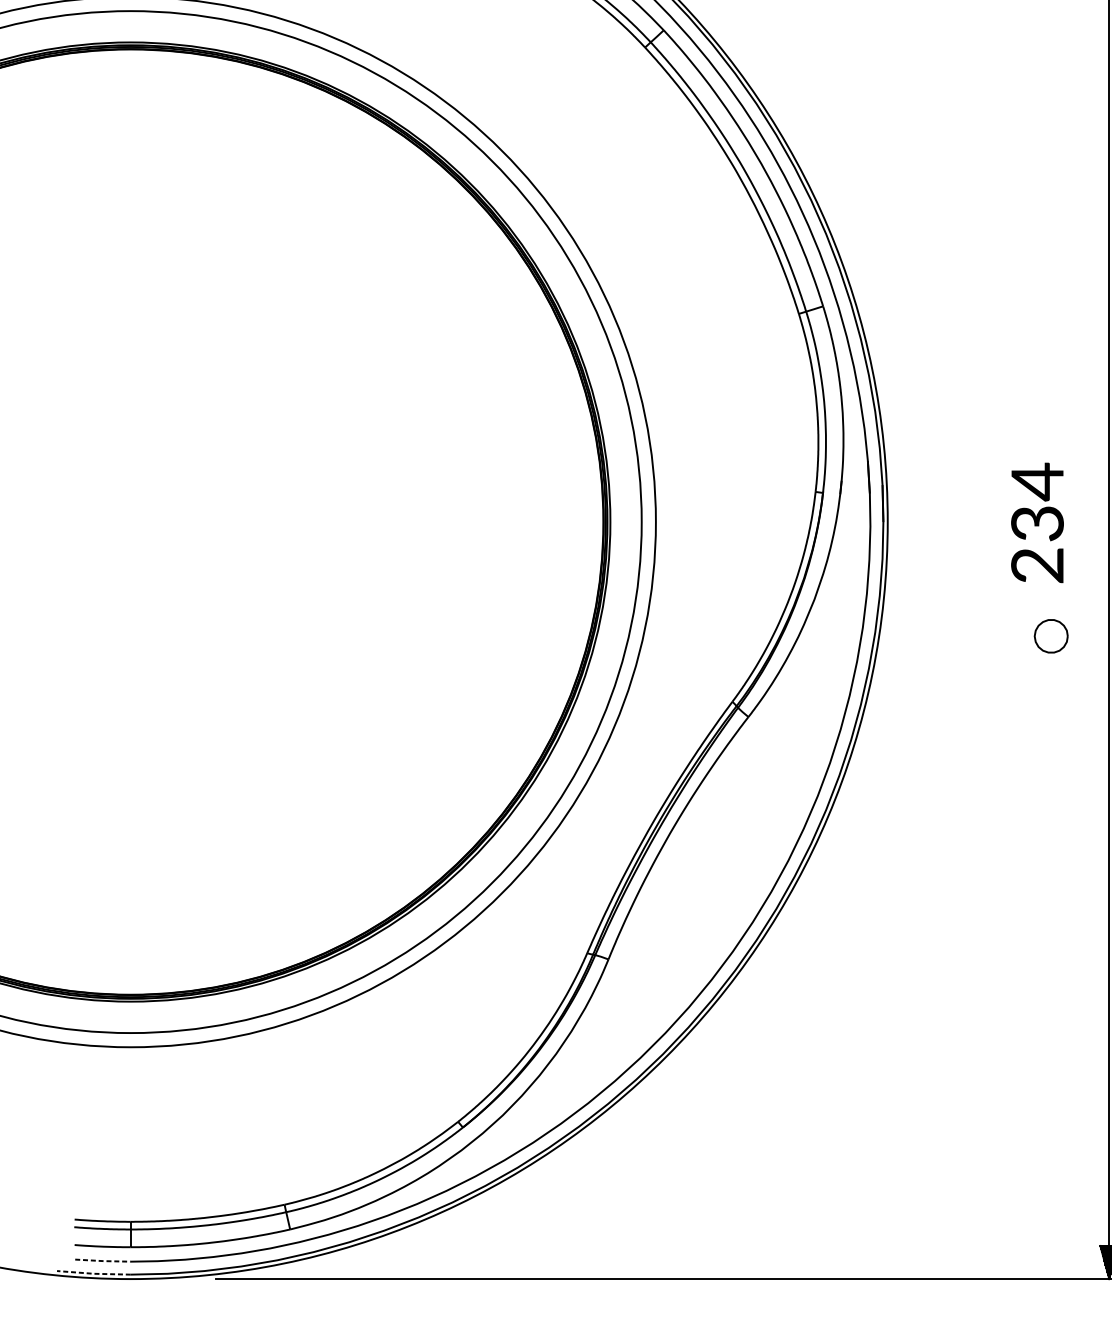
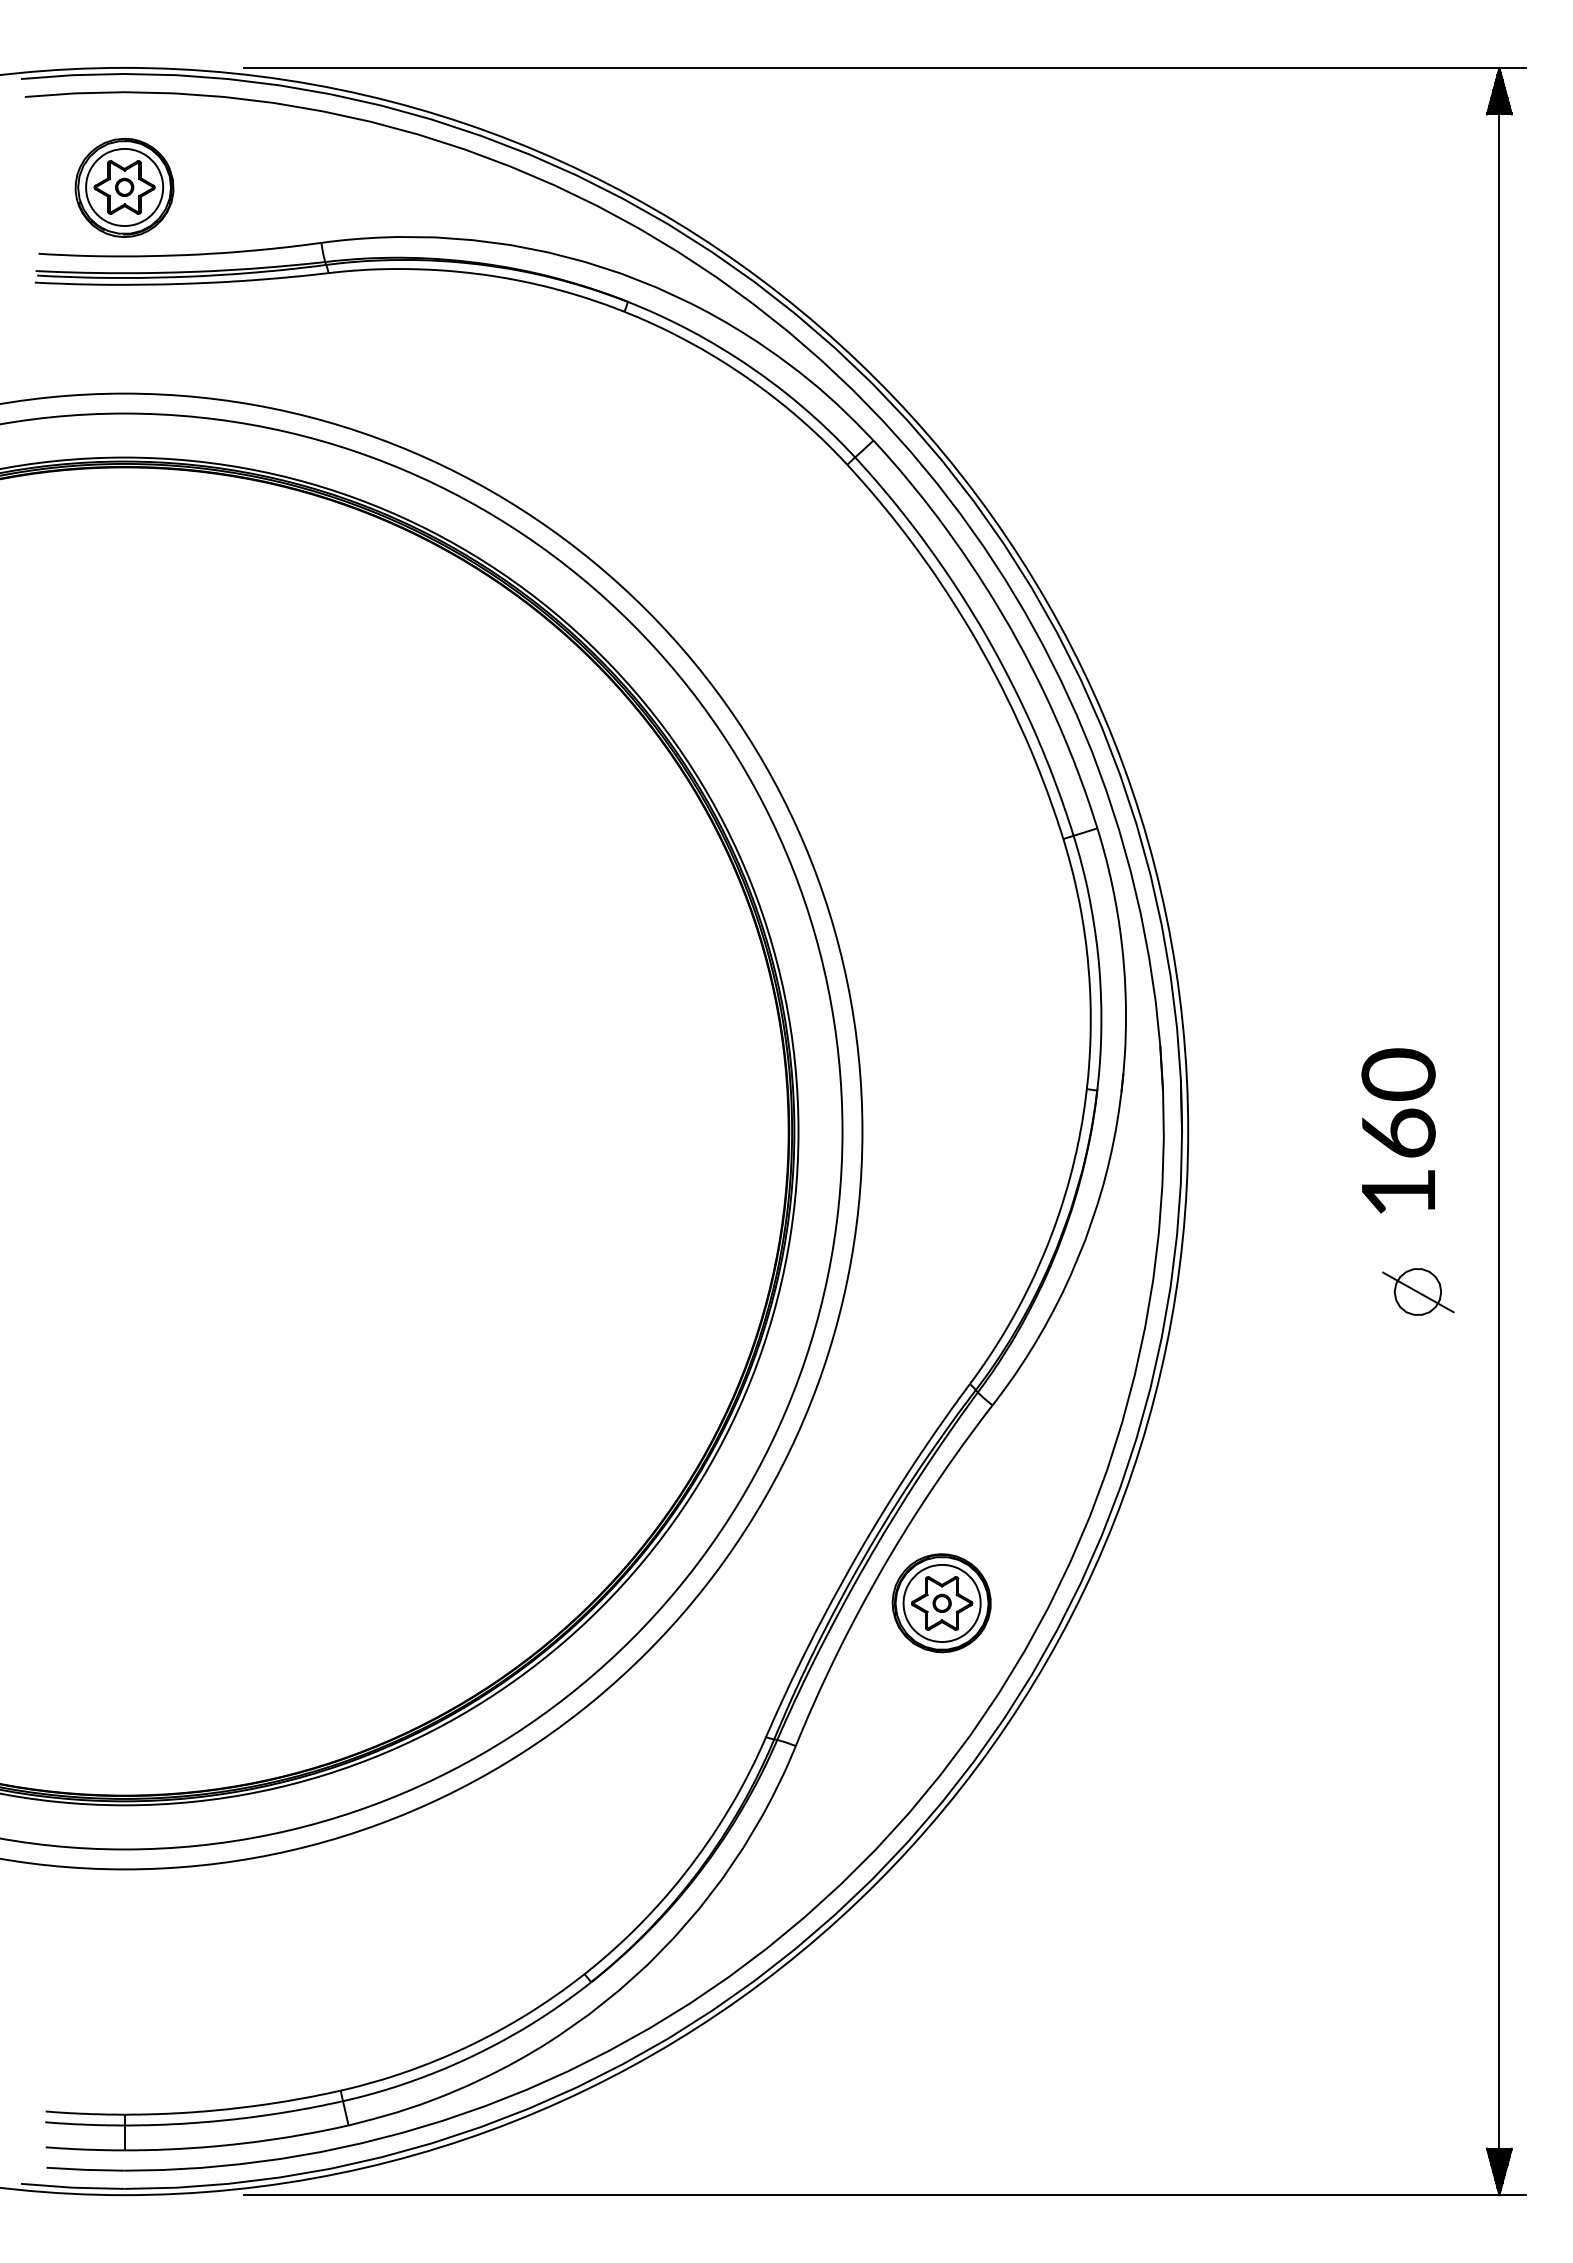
text: (1037, 522) -> (1398, 1132), 234 -> 160
line: (1051, 636) -> (1418, 1292), added
part: (712, 858) -> (941, 1603), added
line: (102, 1260) -> (85, 2169), dashed -> solid
line: (93, 1273) -> (72, 2187), dashed -> solid

